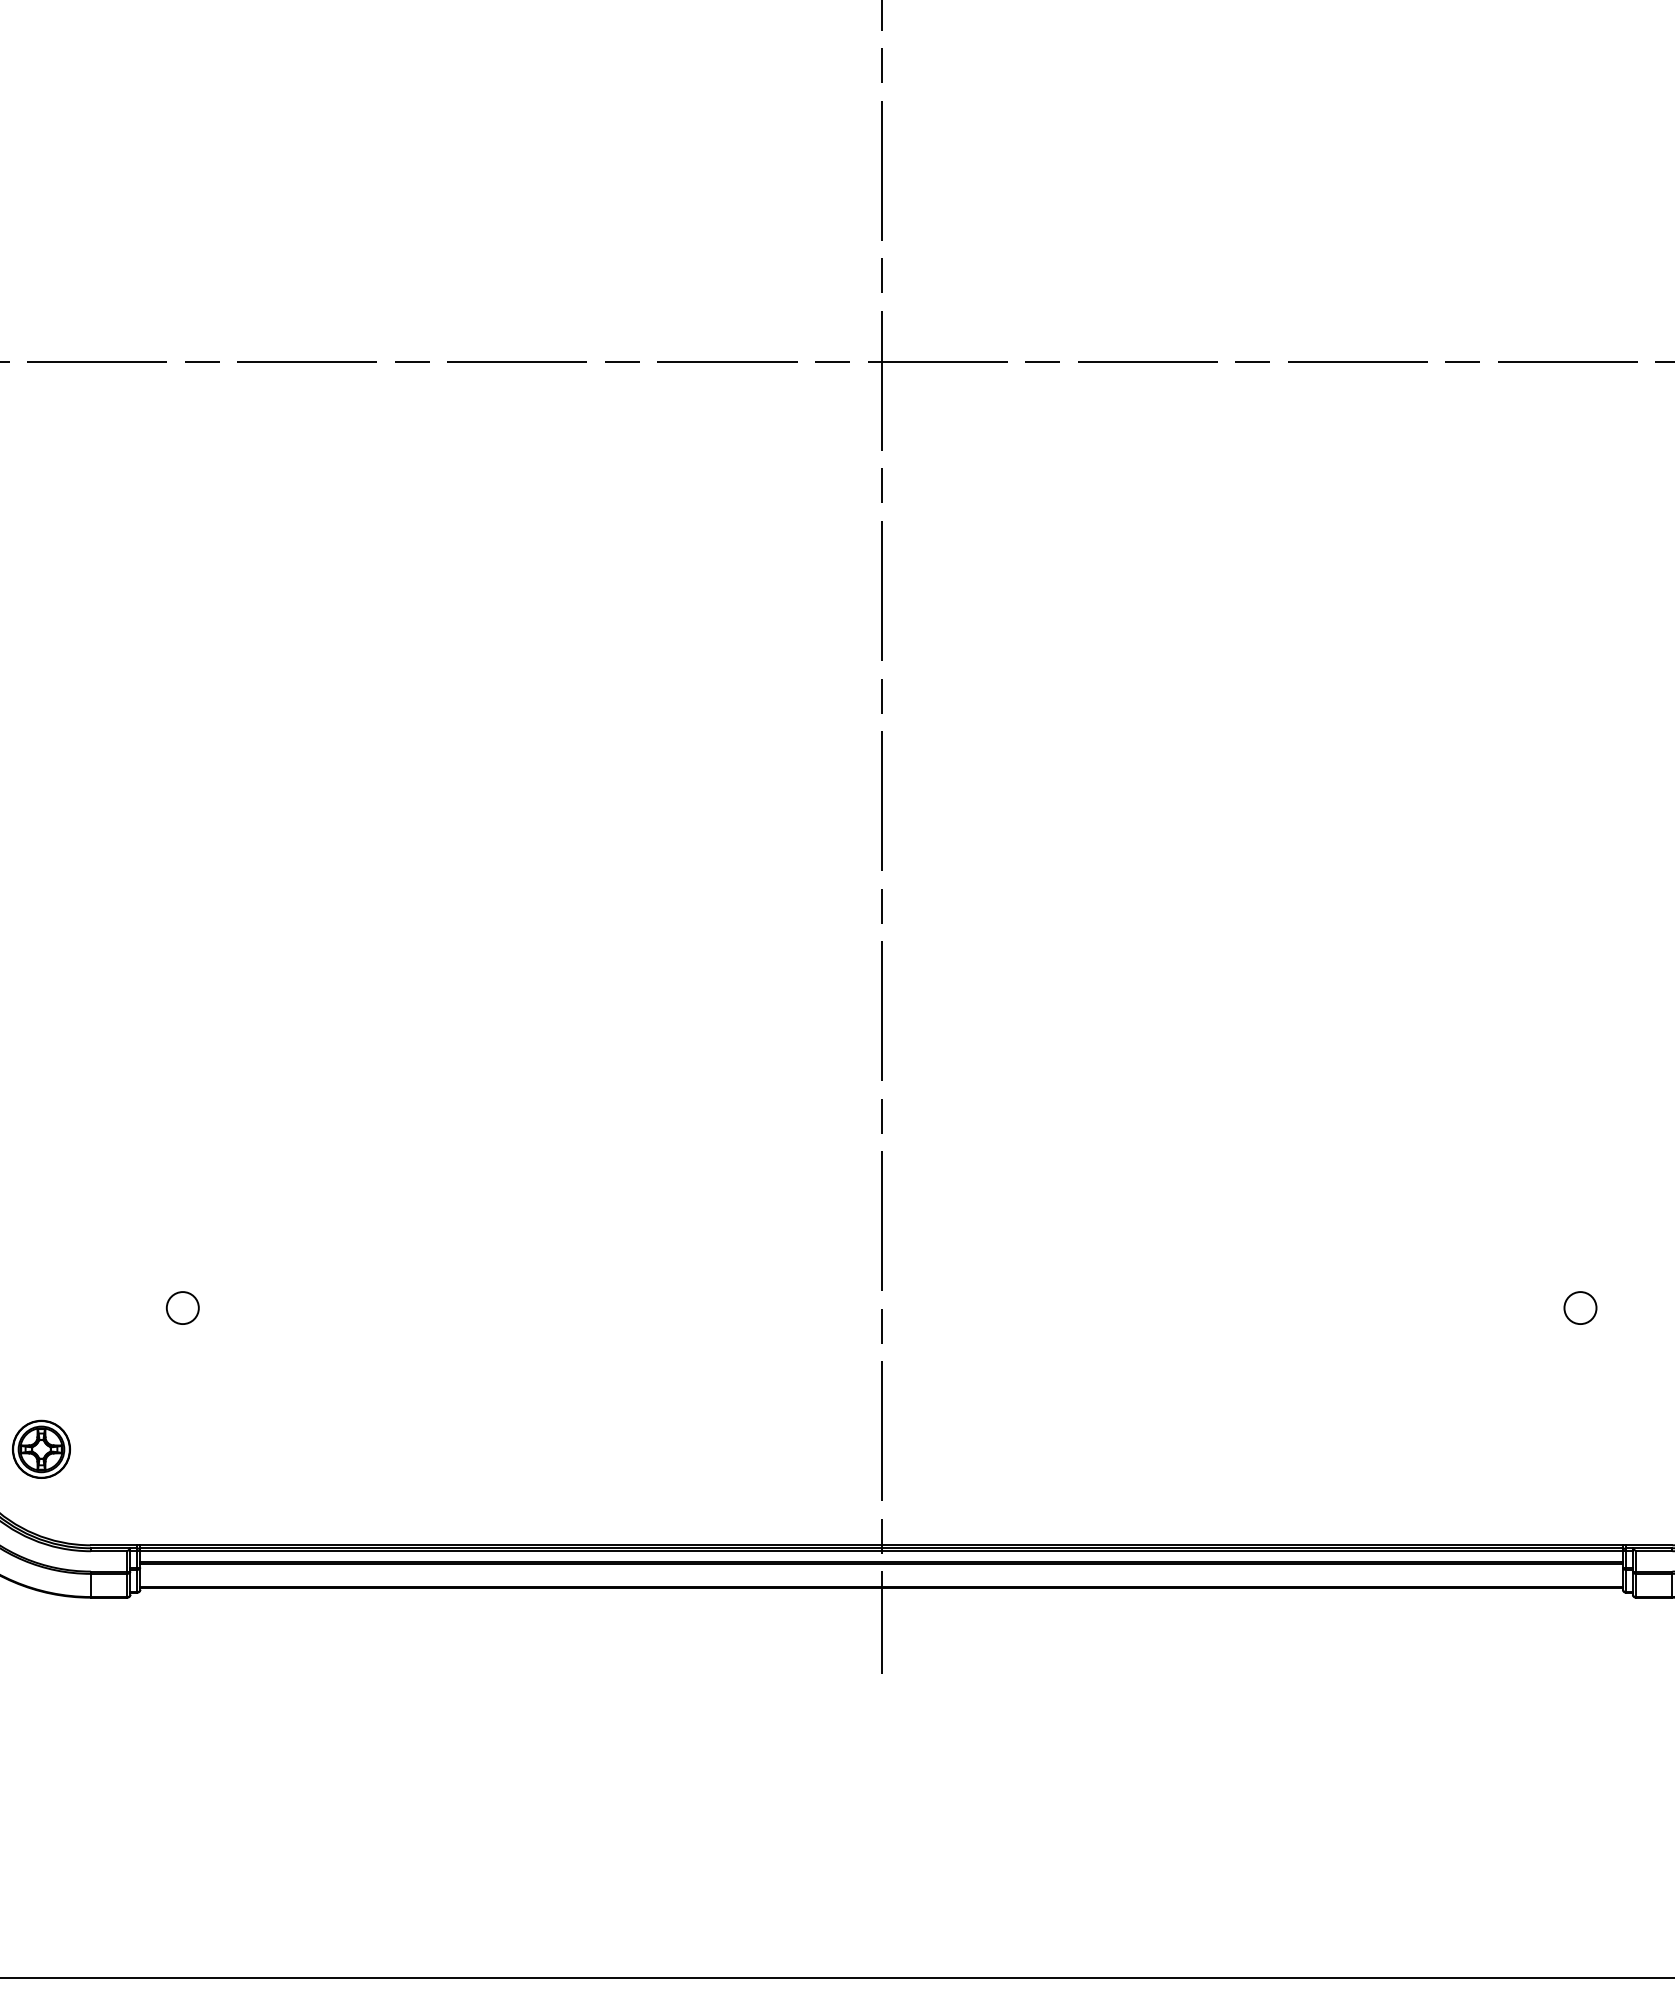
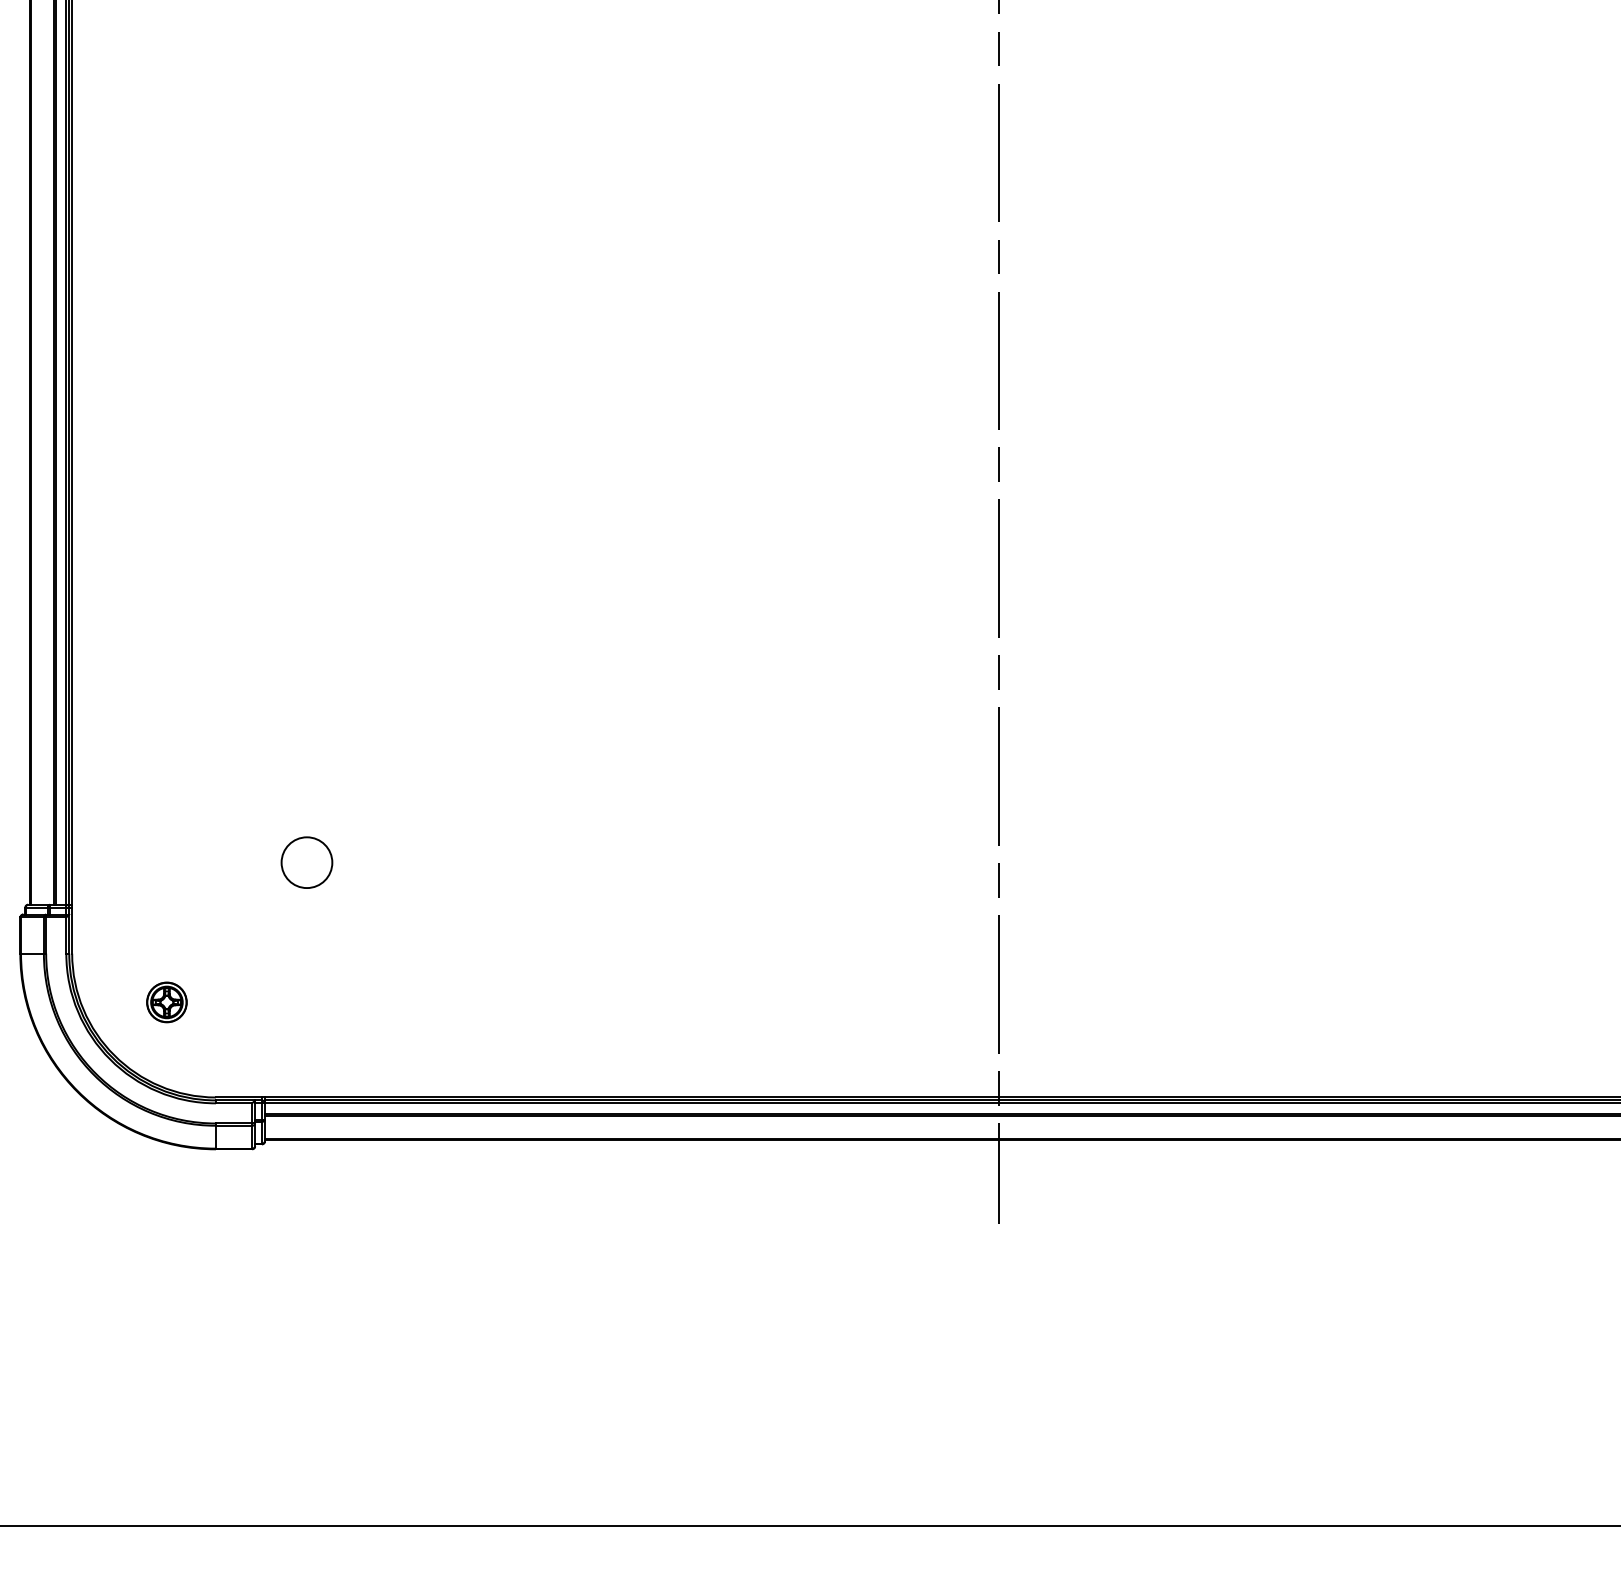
circle: (182, 1308) -> (306, 863), size x1.6
part: (40, 1448) -> (166, 1001), size x0.7

